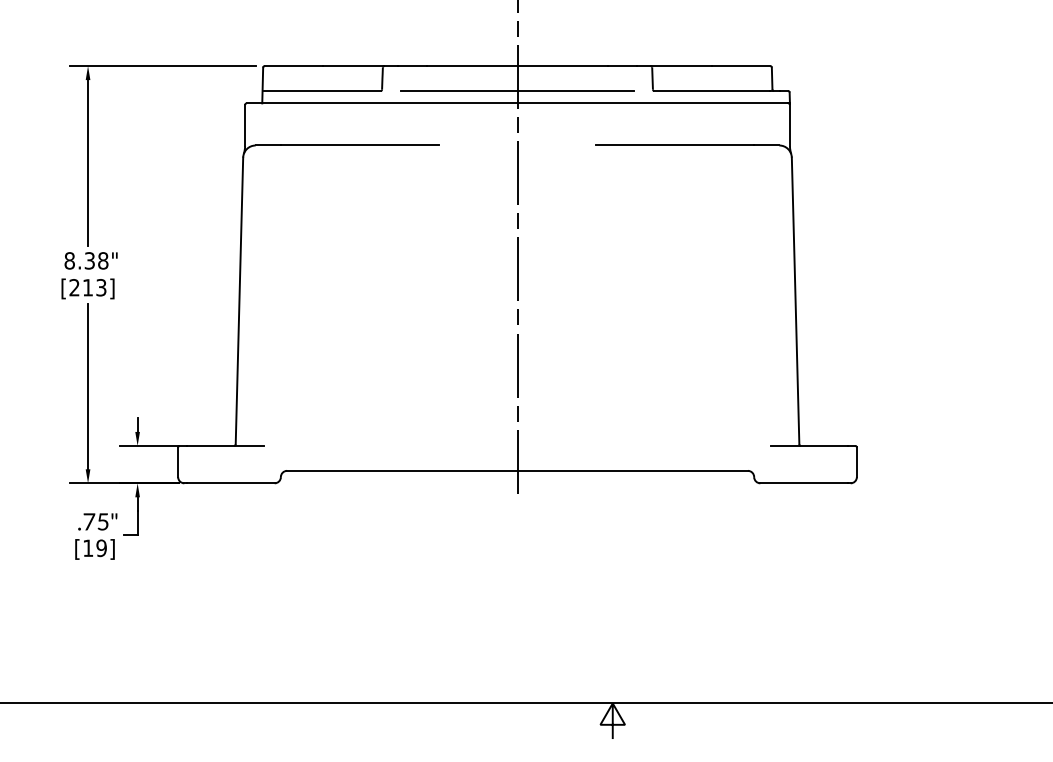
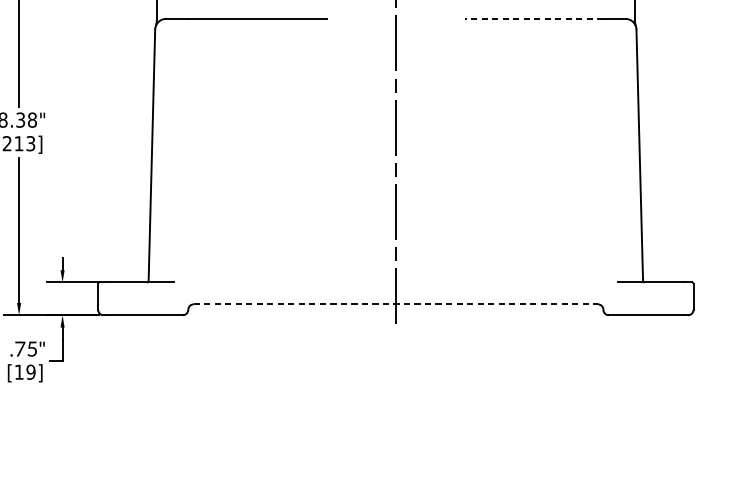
line: (674, 145) -> (533, 18), solid -> dashed
line: (518, 470) -> (396, 304), solid -> dashed

